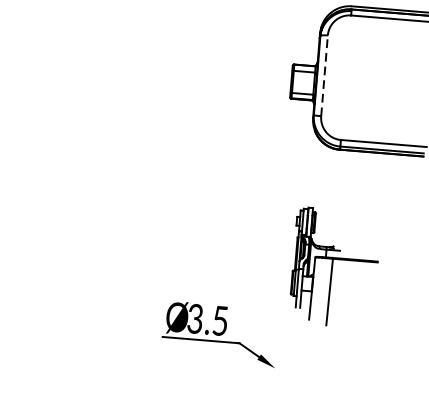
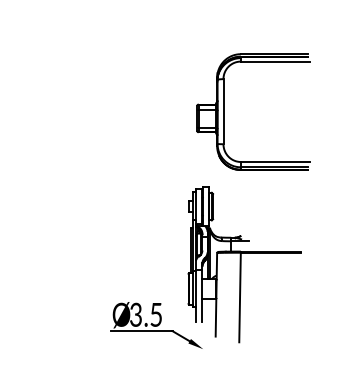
line: (324, 75) -> (223, 111), dashed -> solid
part: (334, 267) -> (244, 264), size x1.67

